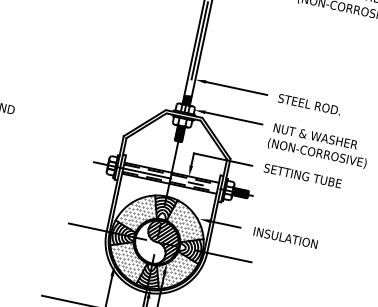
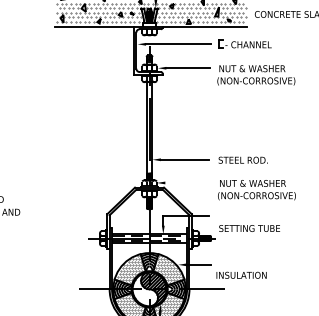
line: (233, 117) -> (187, 182), removed
text: (302, 175) -> (249, 228), moved
text: (285, 236) -> (241, 274), moved

